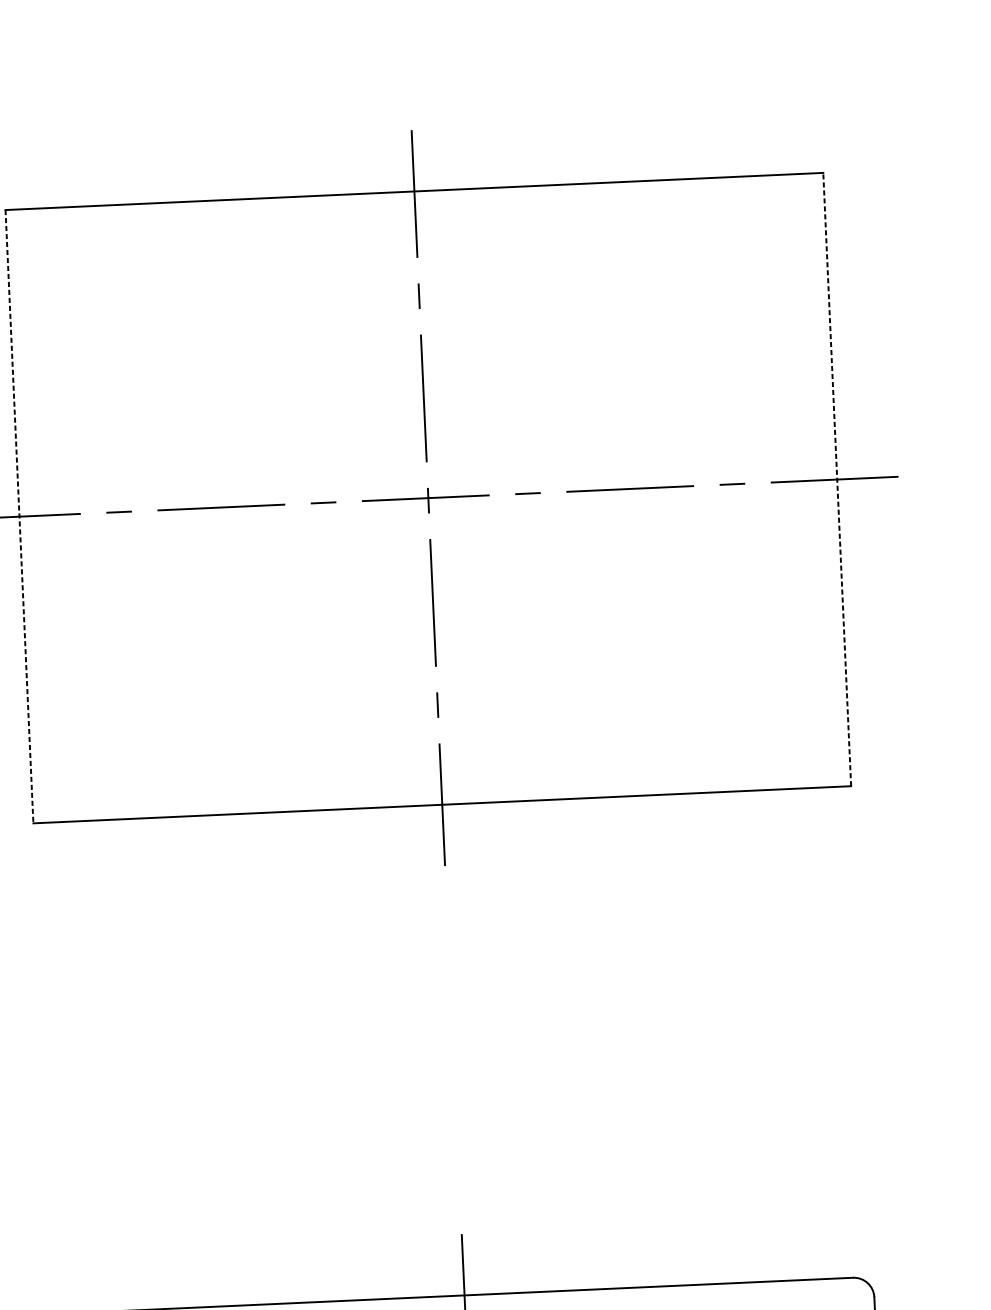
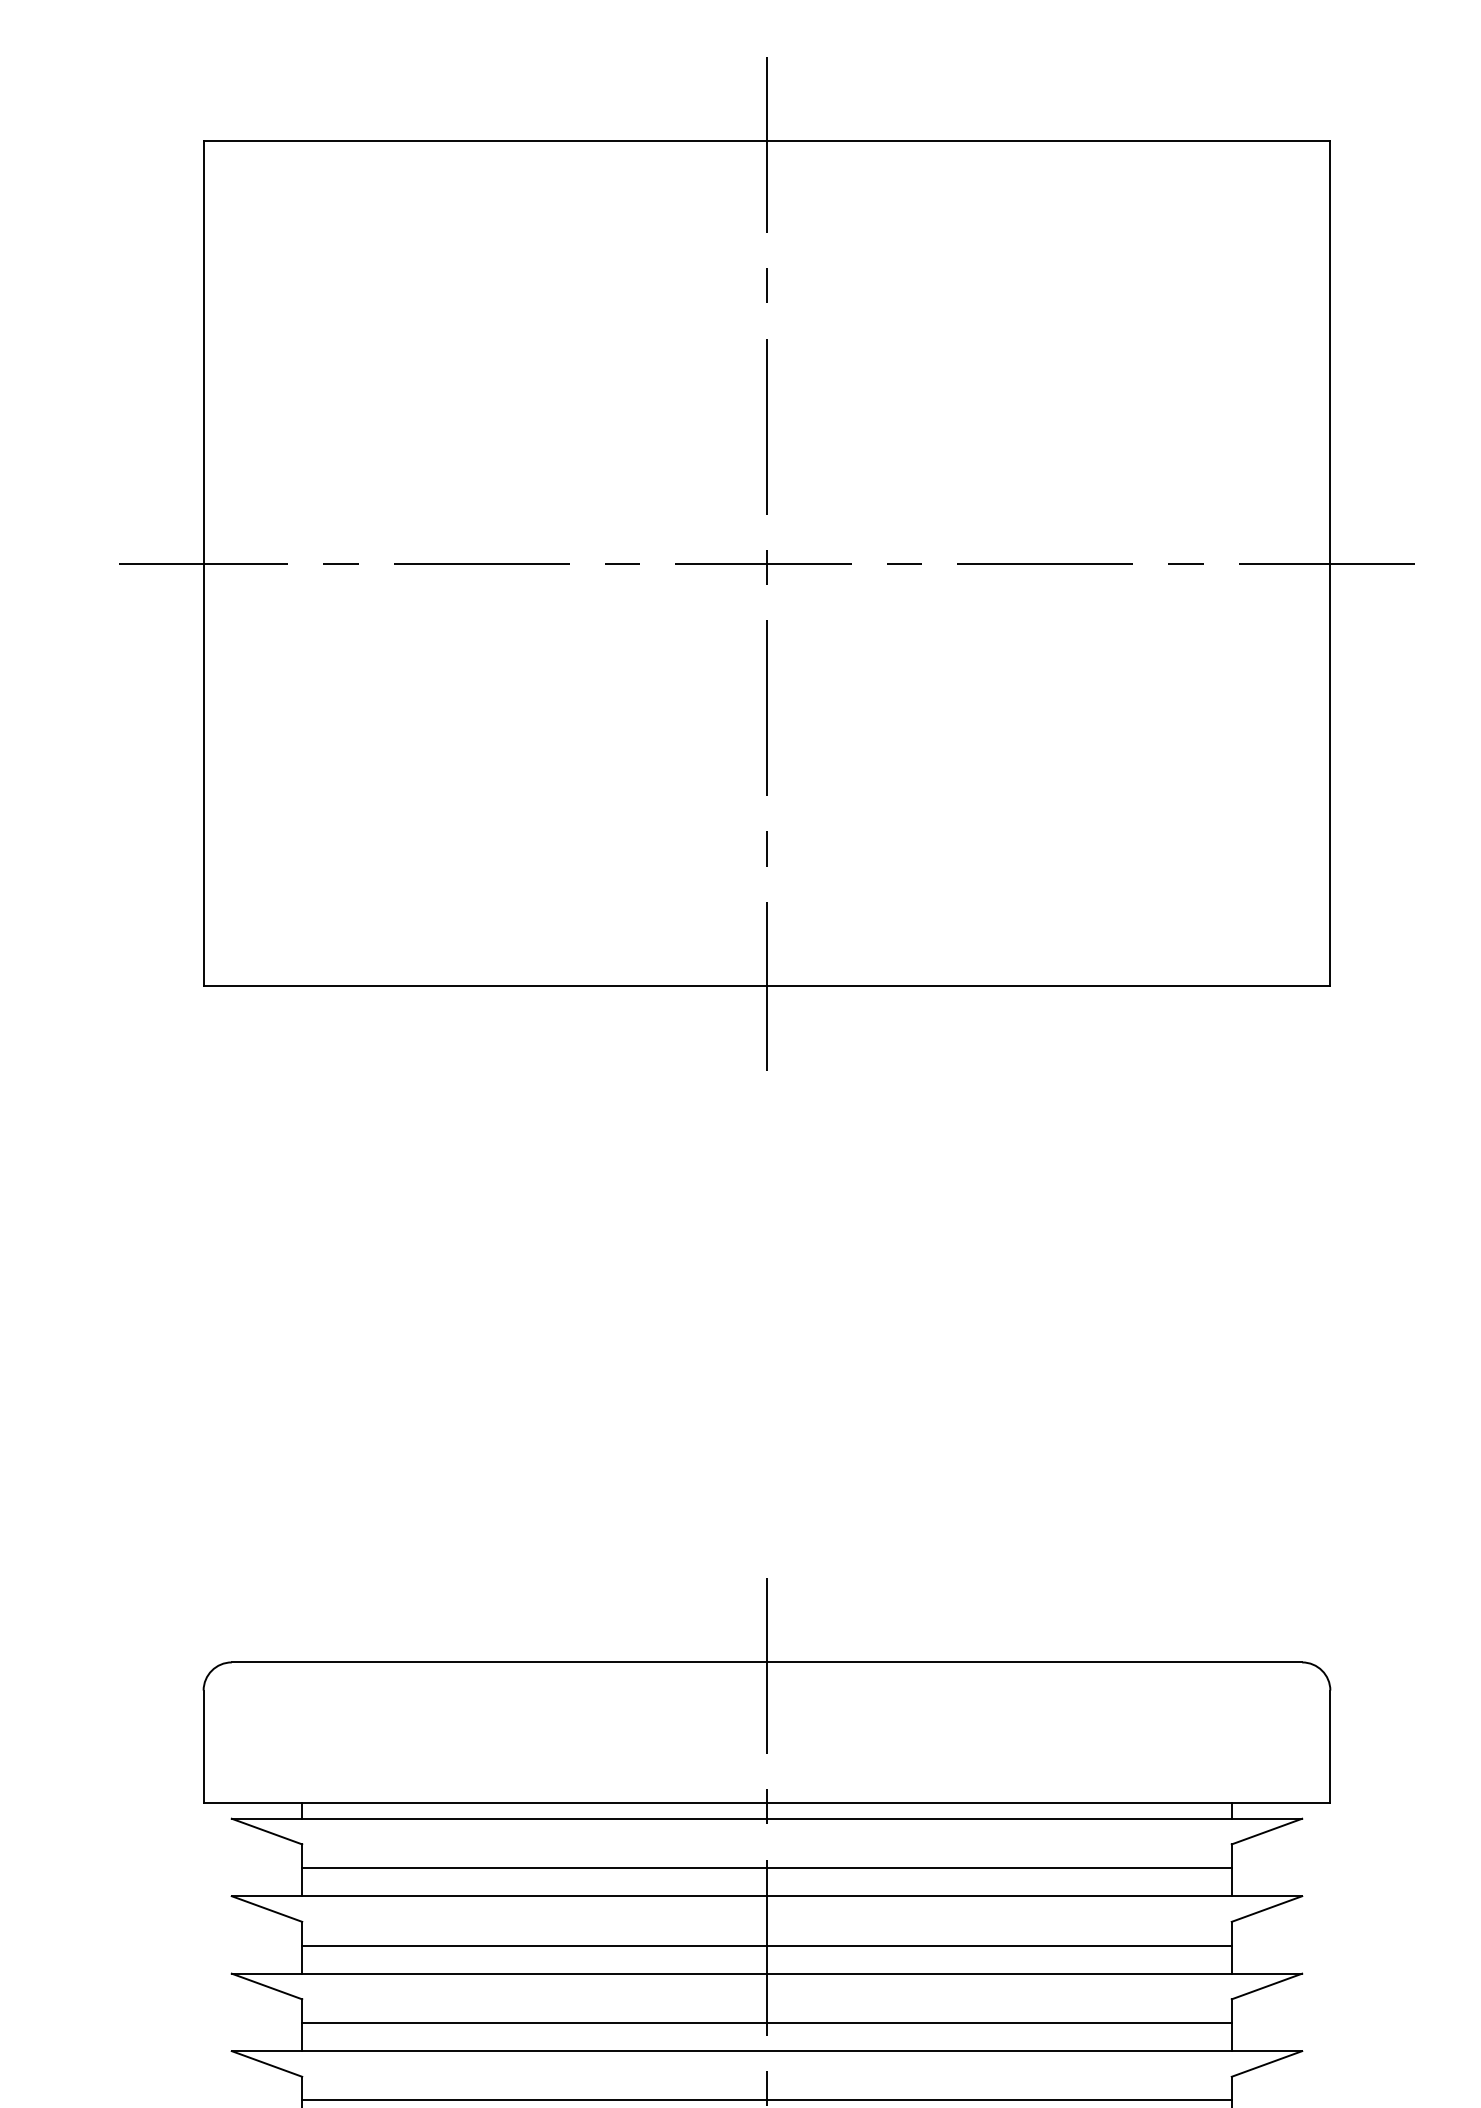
line: (837, 479) -> (1330, 563), dashed -> solid
line: (19, 516) -> (203, 563), dashed -> solid

